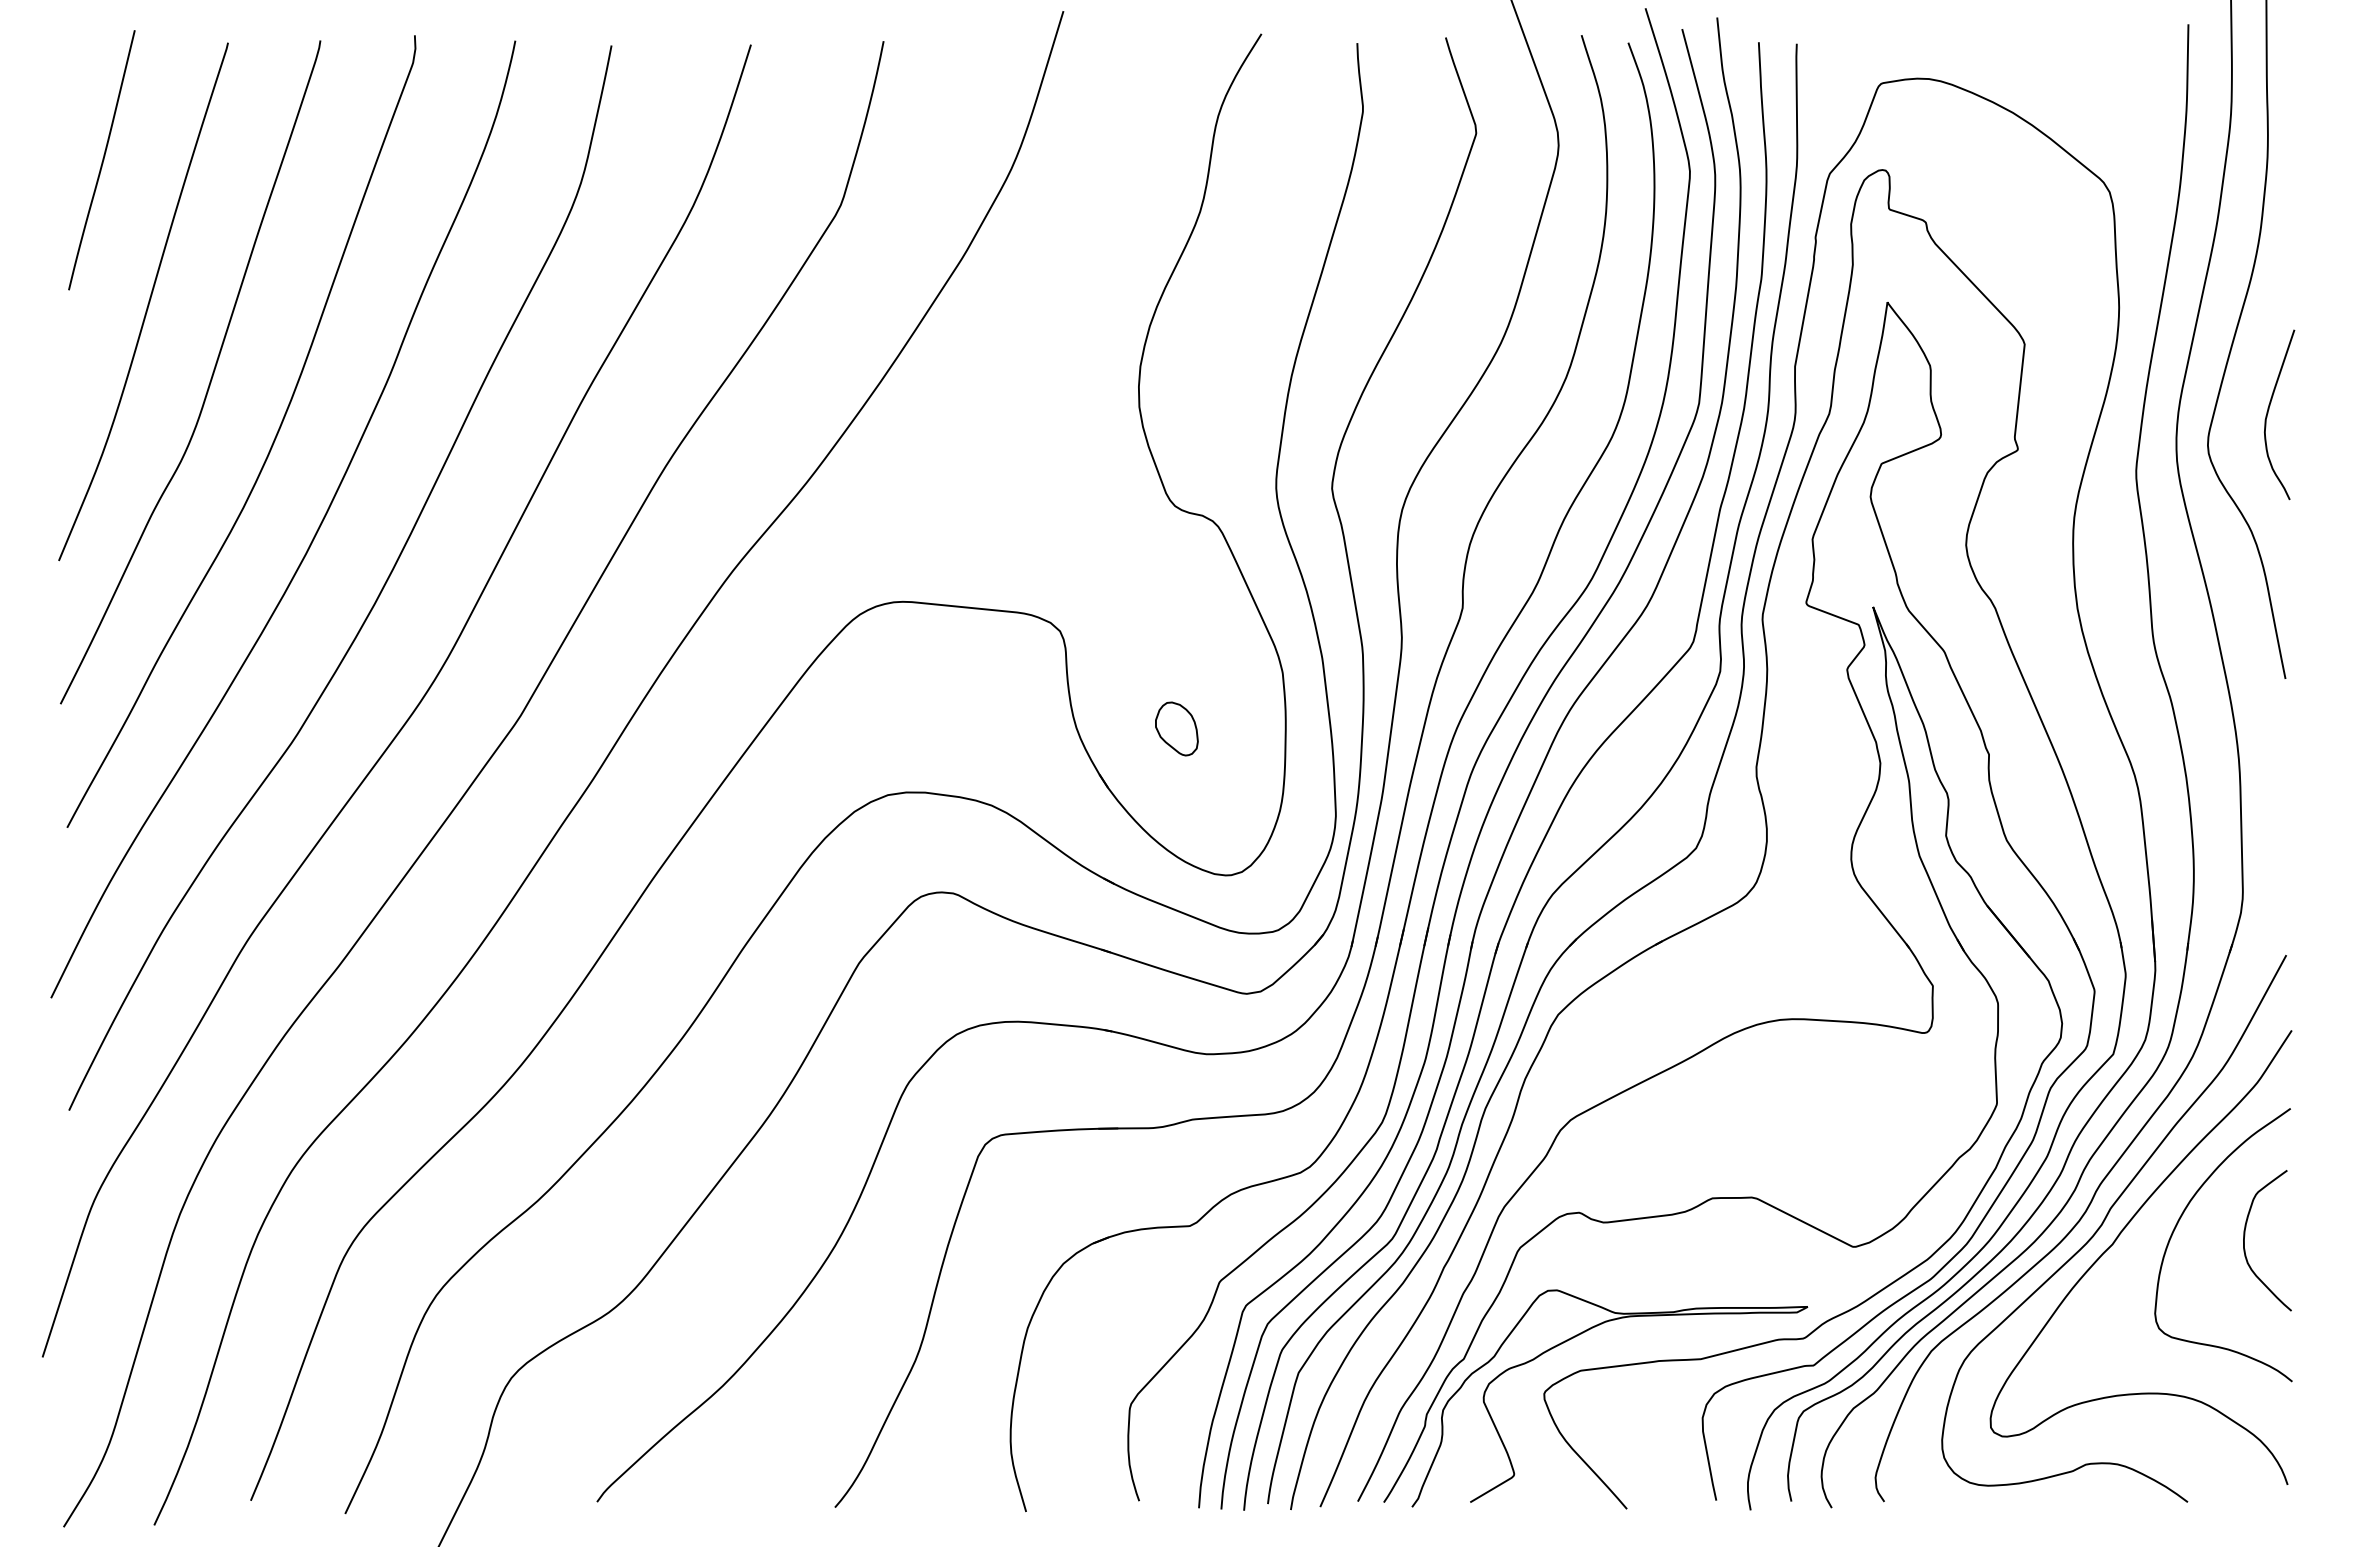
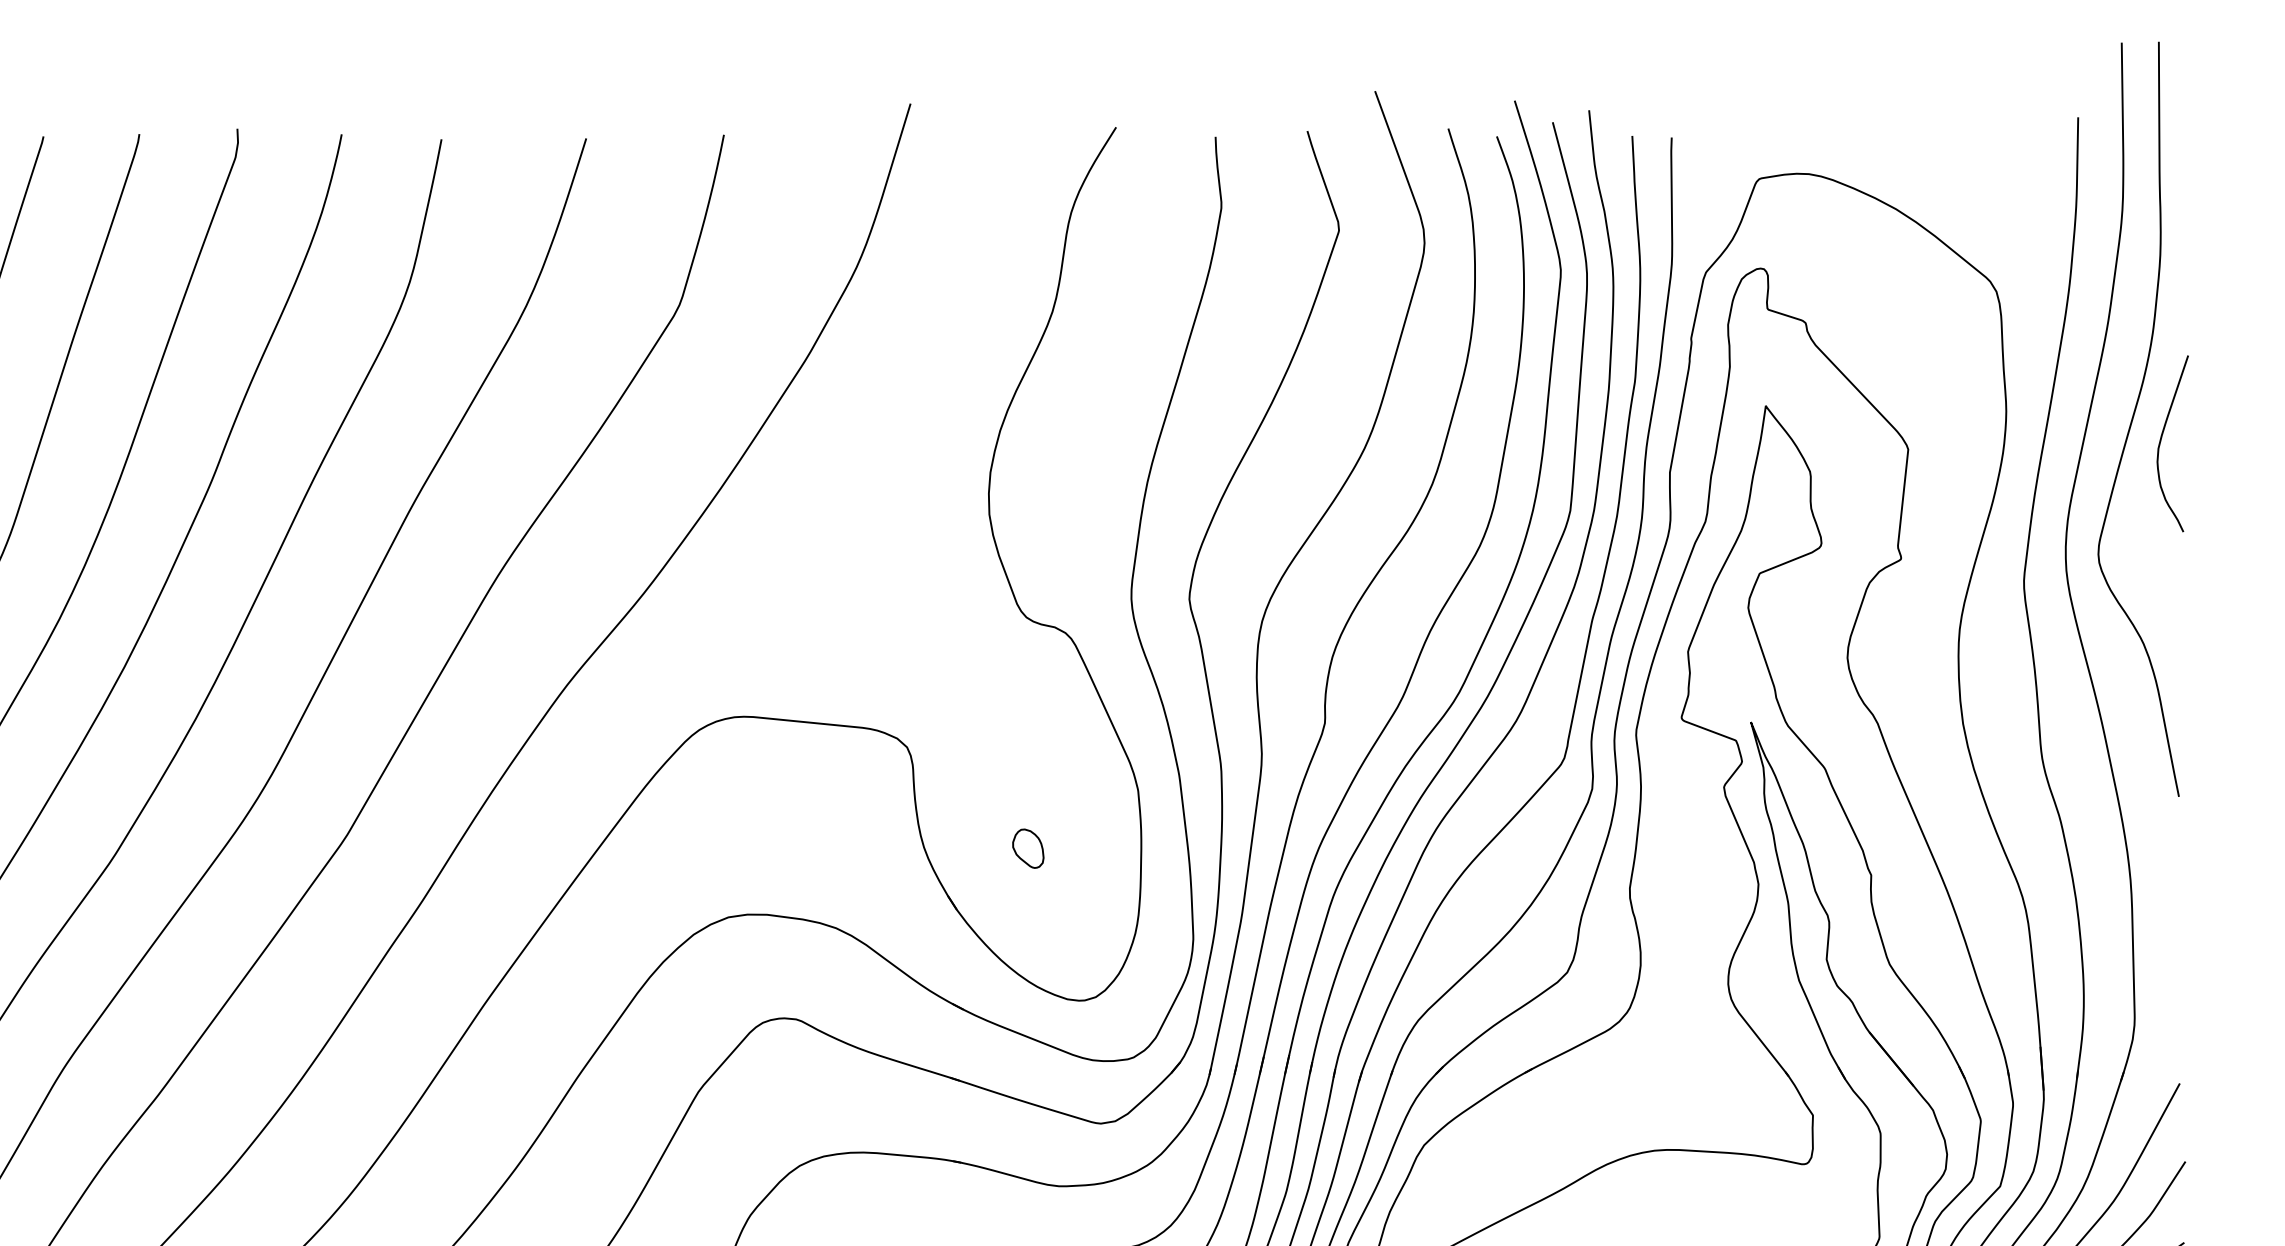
curve: (2268, 413) -> (2161, 442), moved
part: (1176, 728) -> (1027, 848), size x0.7

